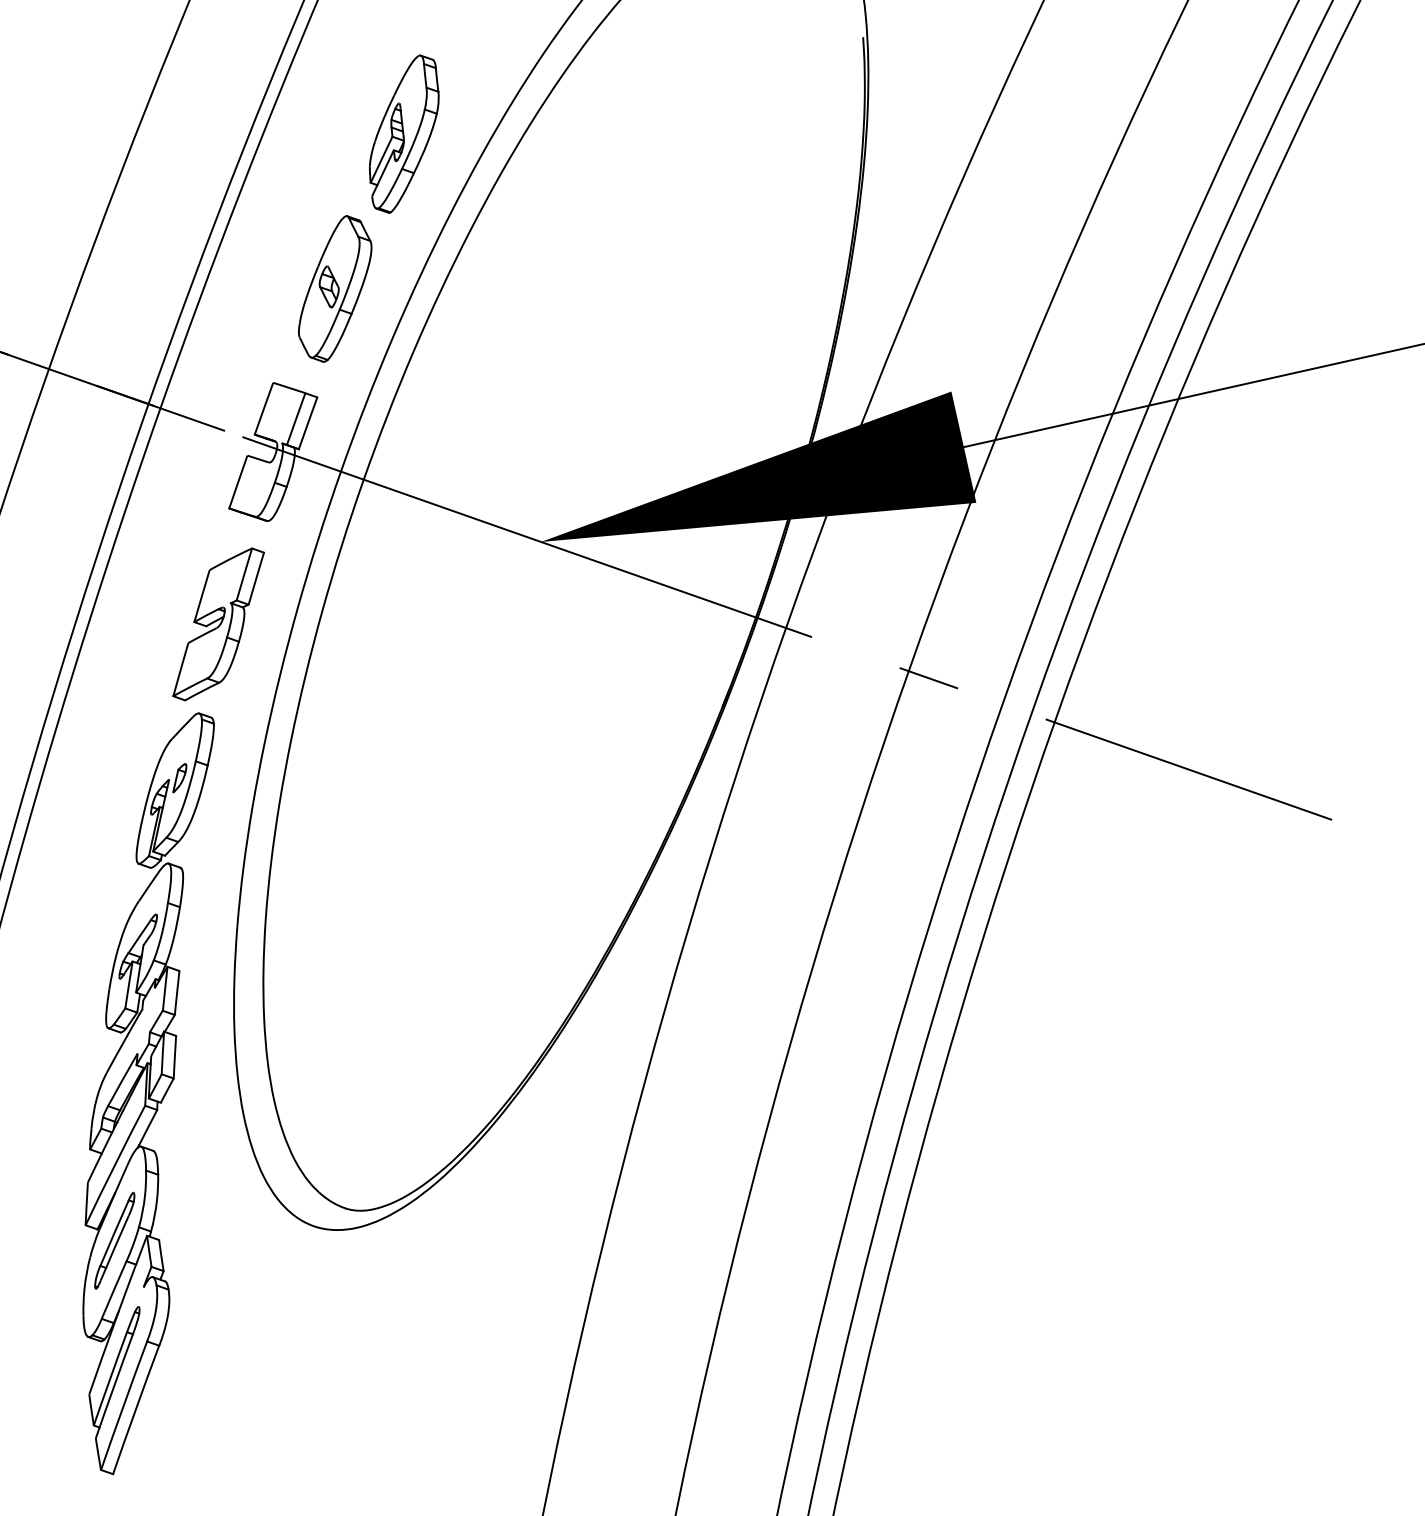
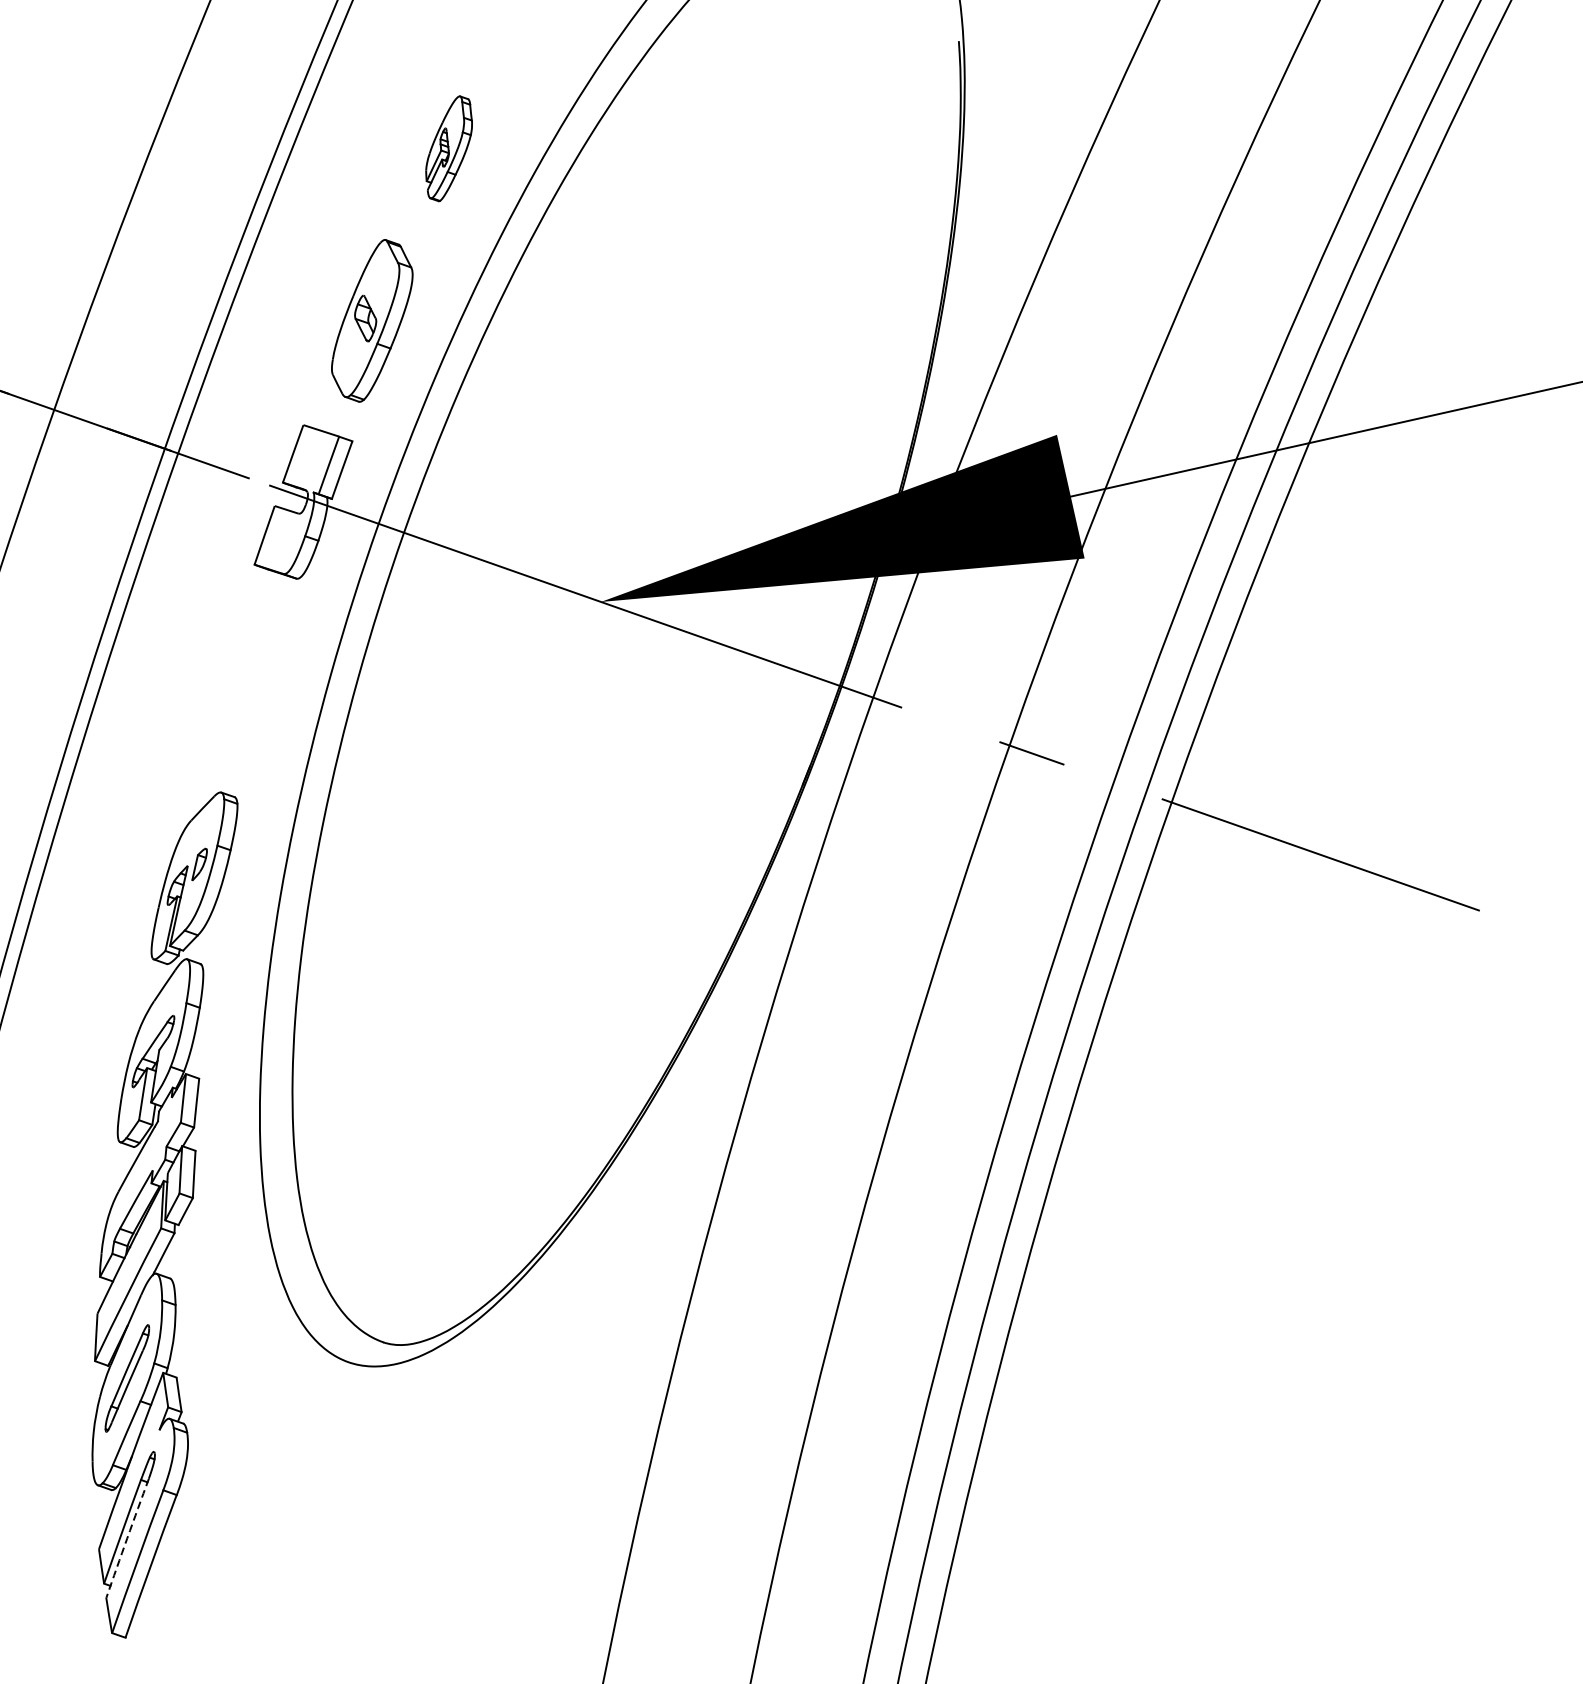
part: (404, 133) -> (449, 148), size x0.6
part: (218, 624) -> (242, 693), removed
arc: (114, 1384) -> (127, 1538), solid -> dashed

